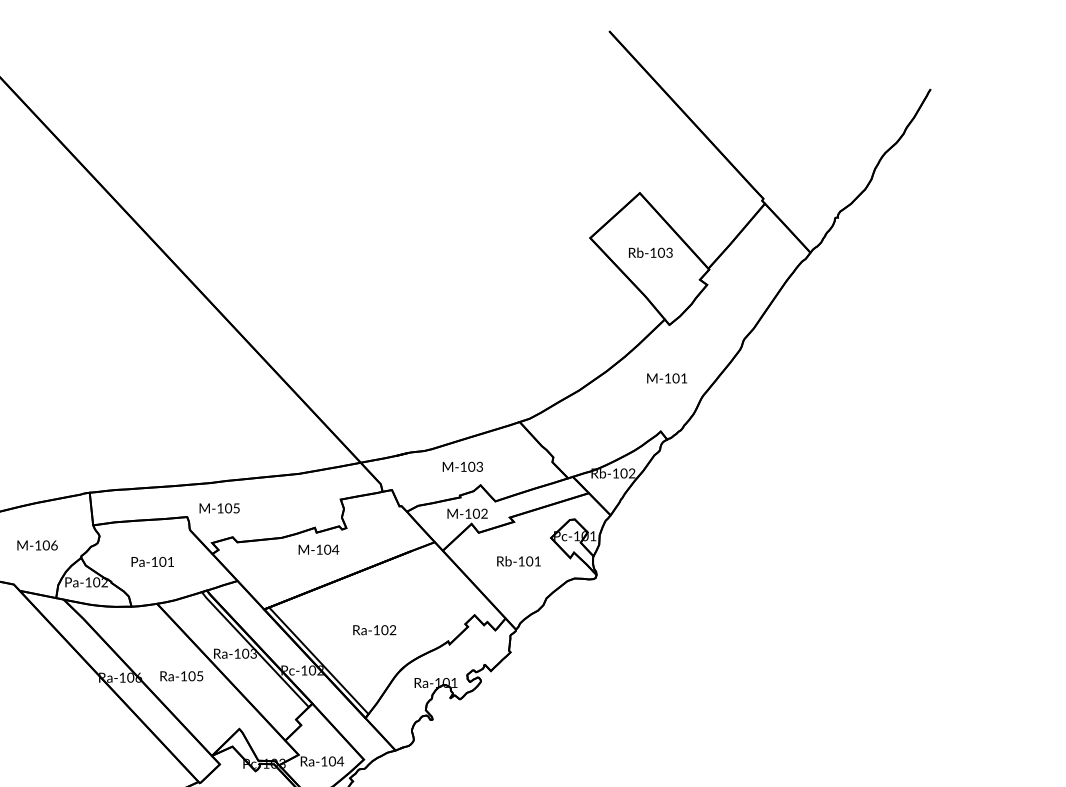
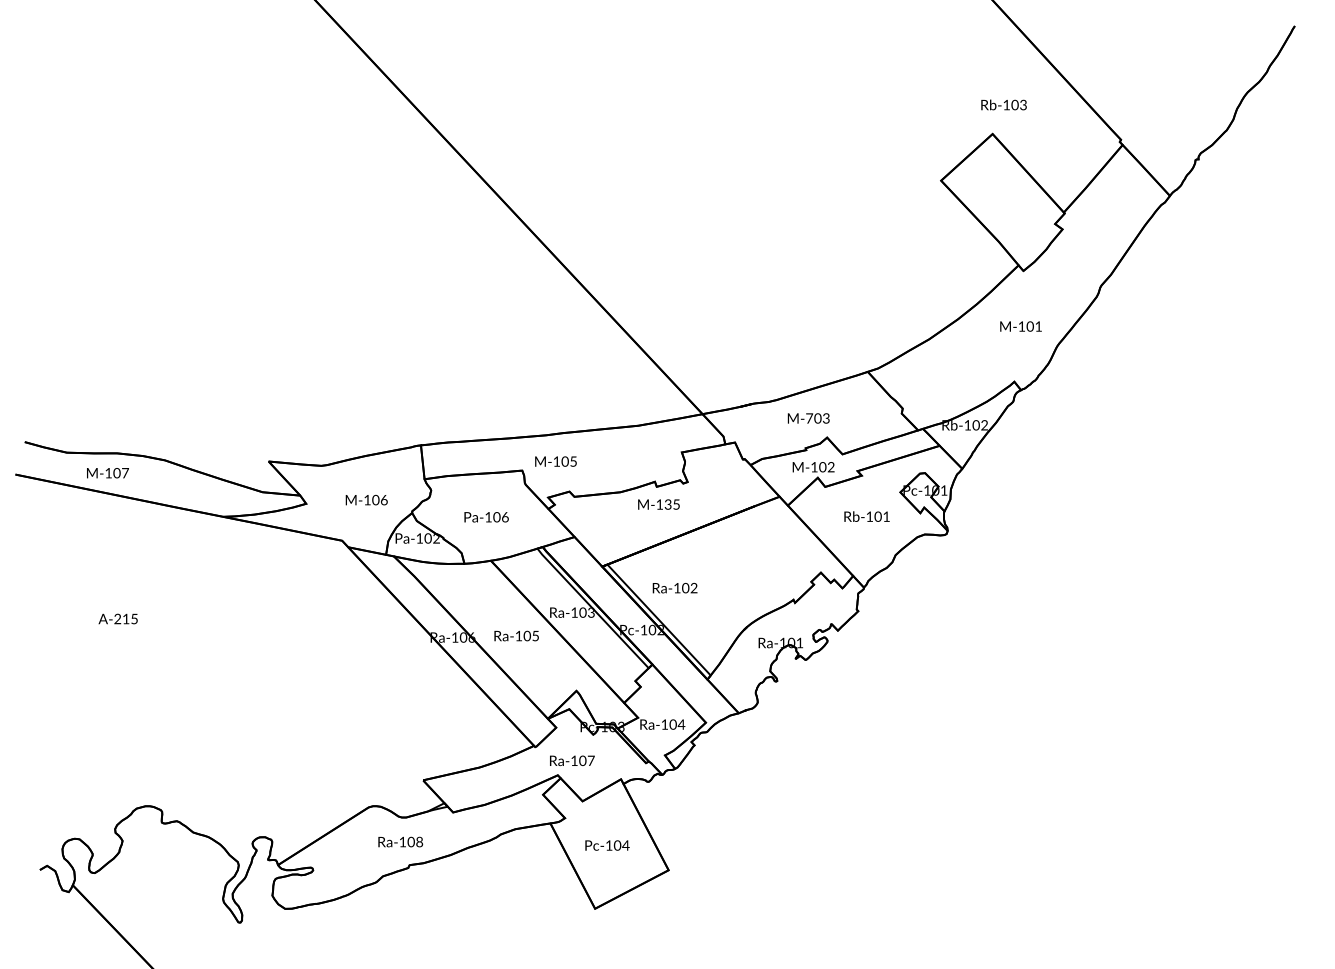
text: (650, 252) -> (1003, 104), moved
text: (463, 466) -> (809, 418), M-103 -> M-703
text: (331, 549) -> (672, 504), M-104 -> M-135
text: (171, 562) -> (505, 517), Pa-101 -> Pa-106
text: (374, 630) -> (674, 588), moved

